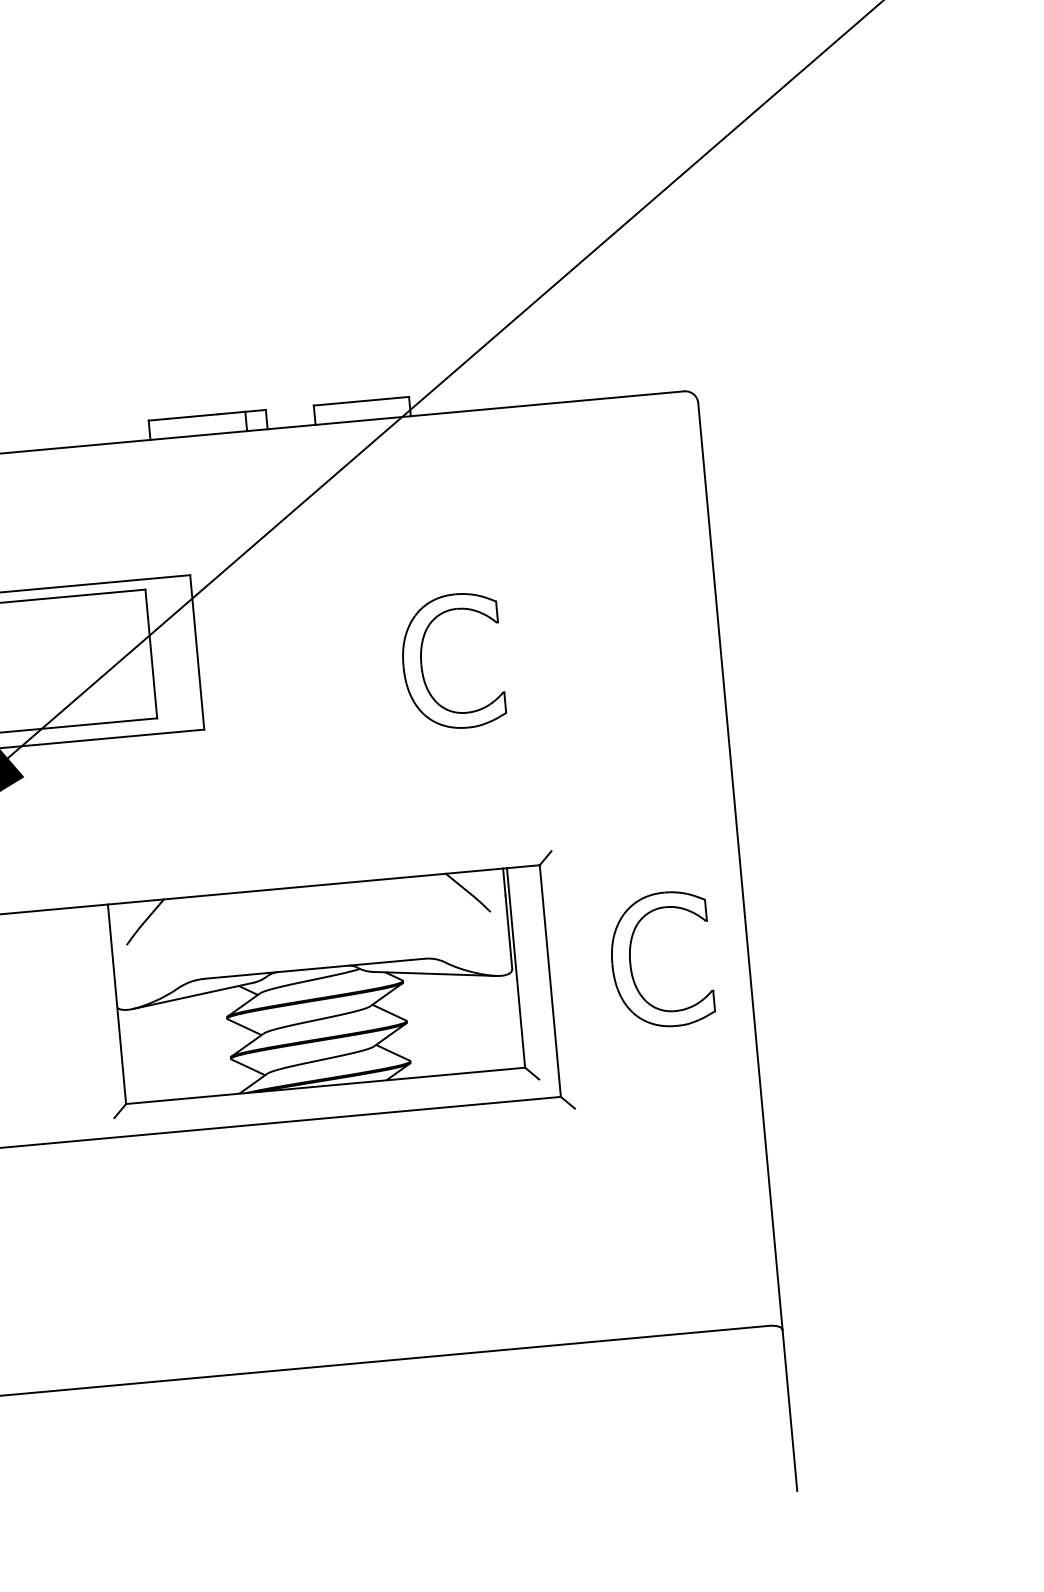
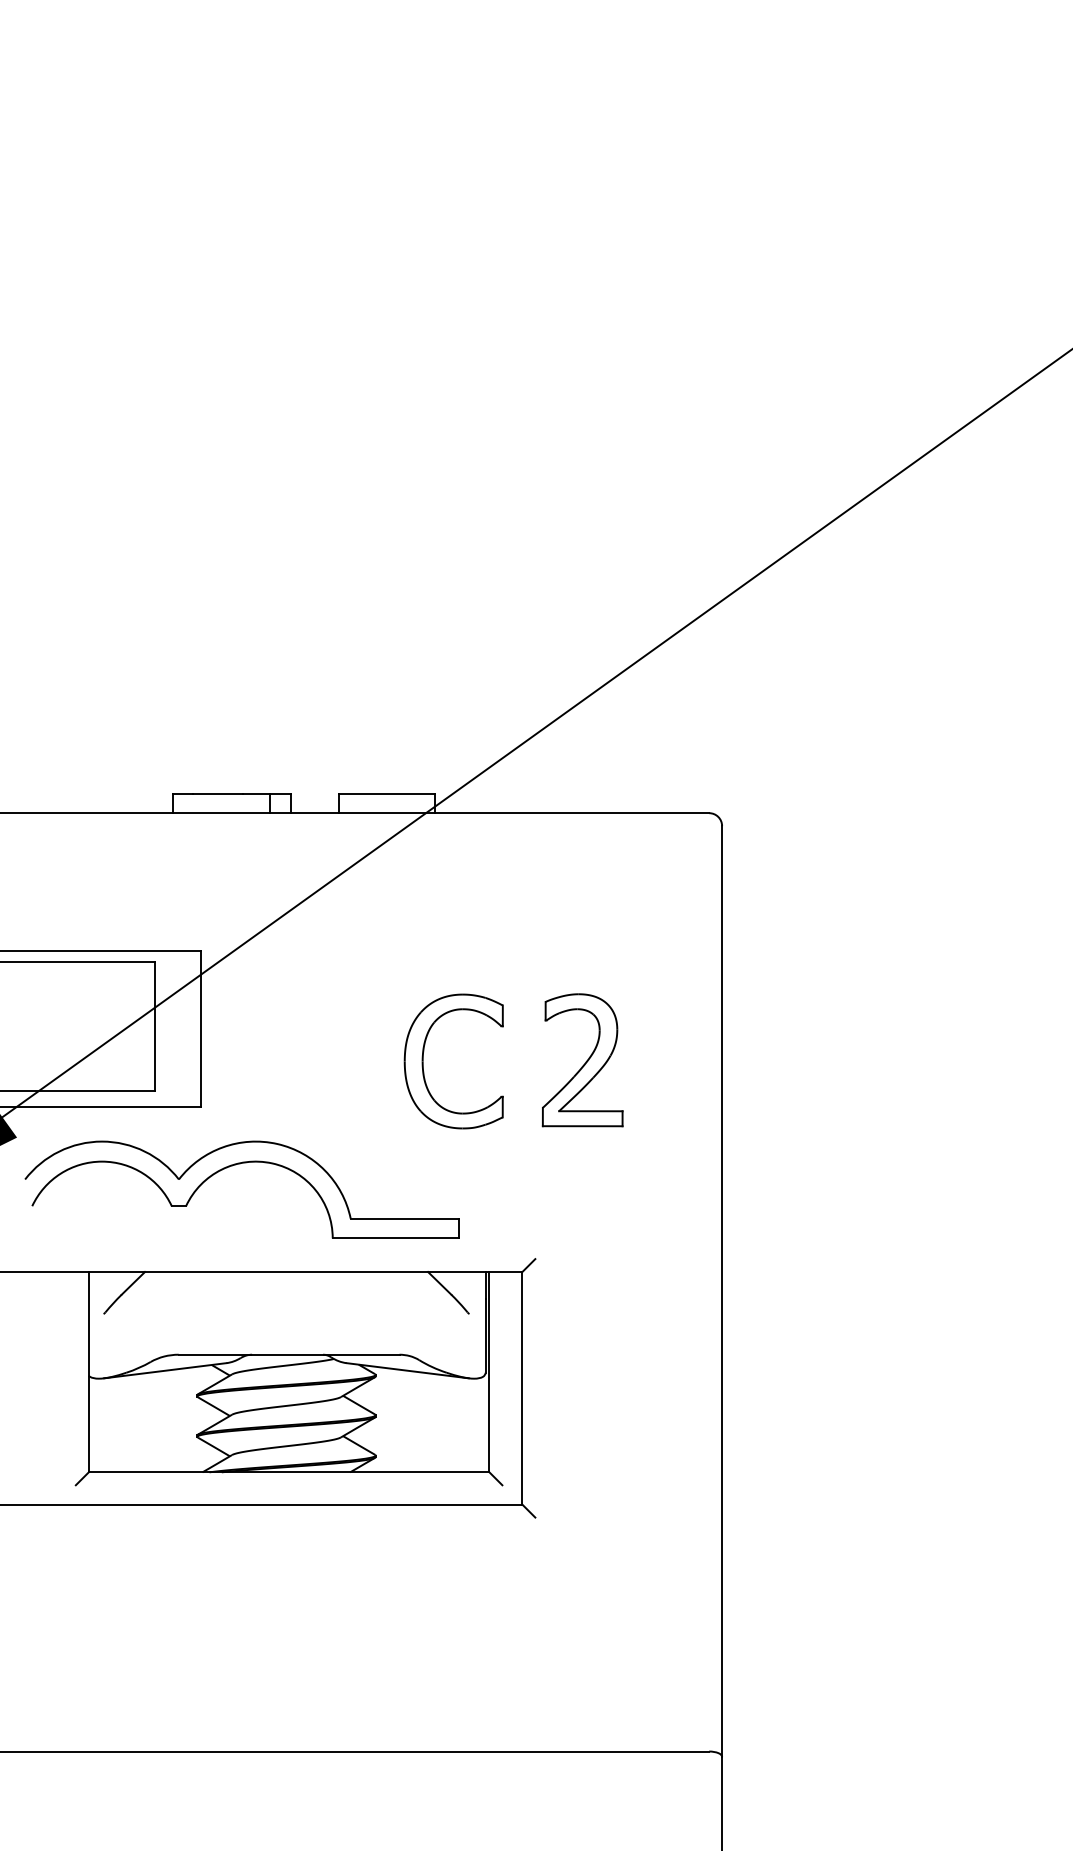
part: (580, 649) -> (582, 1060), added
part: (241, 786) -> (232, 1166), added
part: (631, 962) -> (604, 1377), removed

